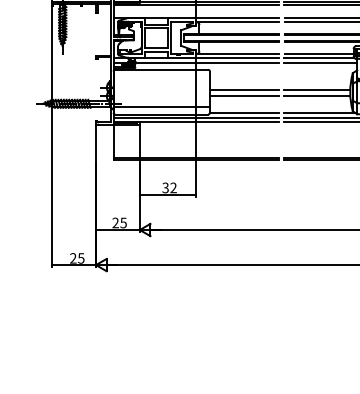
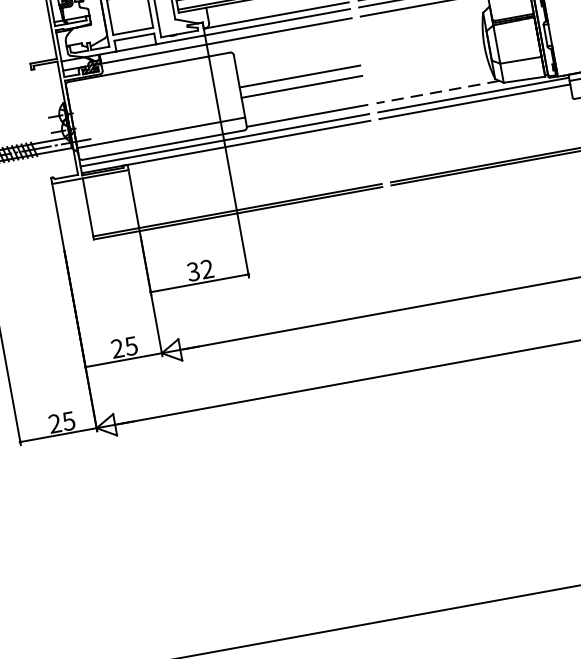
line: (317, 90) -> (427, 54), removed
line: (317, 96) -> (428, 64), removed
line: (319, 112) -> (437, 91), solid -> dashed

